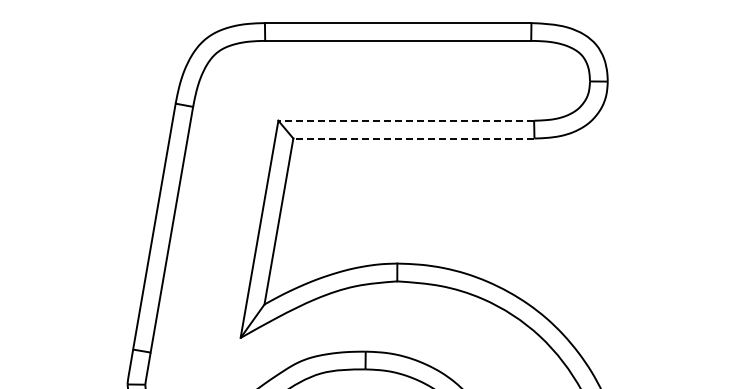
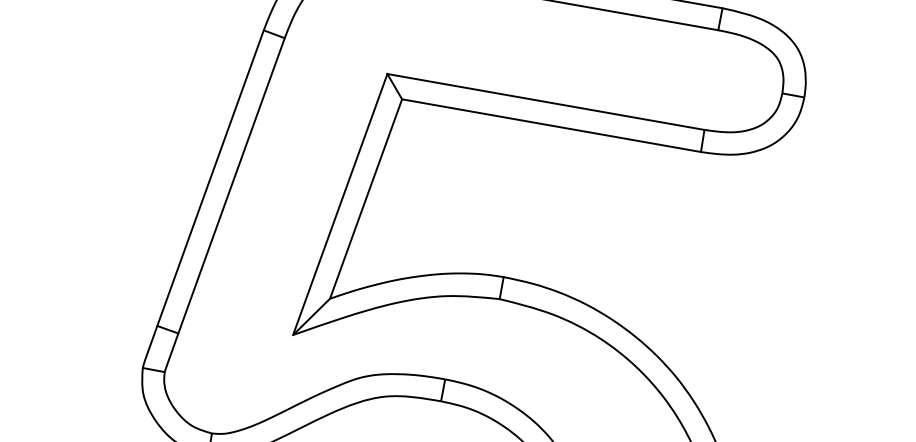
line: (406, 120) -> (546, 101), dashed -> solid
line: (413, 138) -> (551, 125), dashed -> solid

